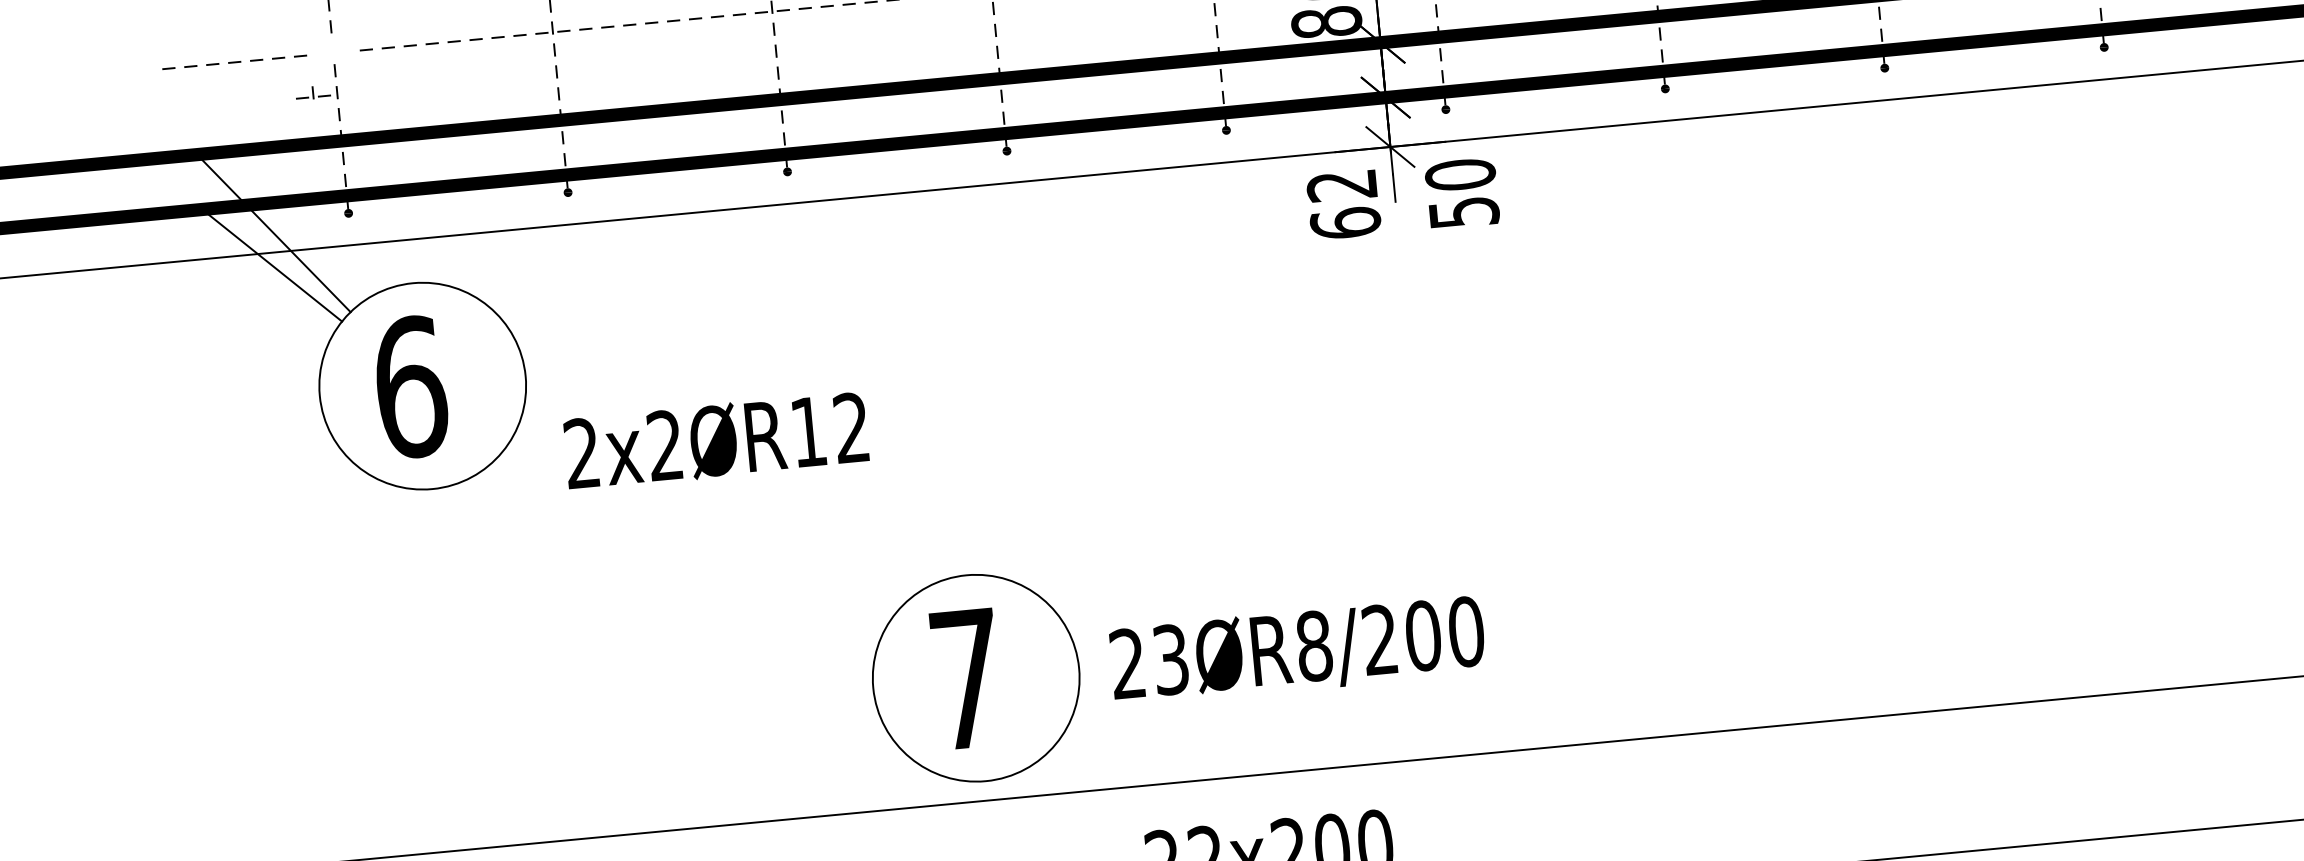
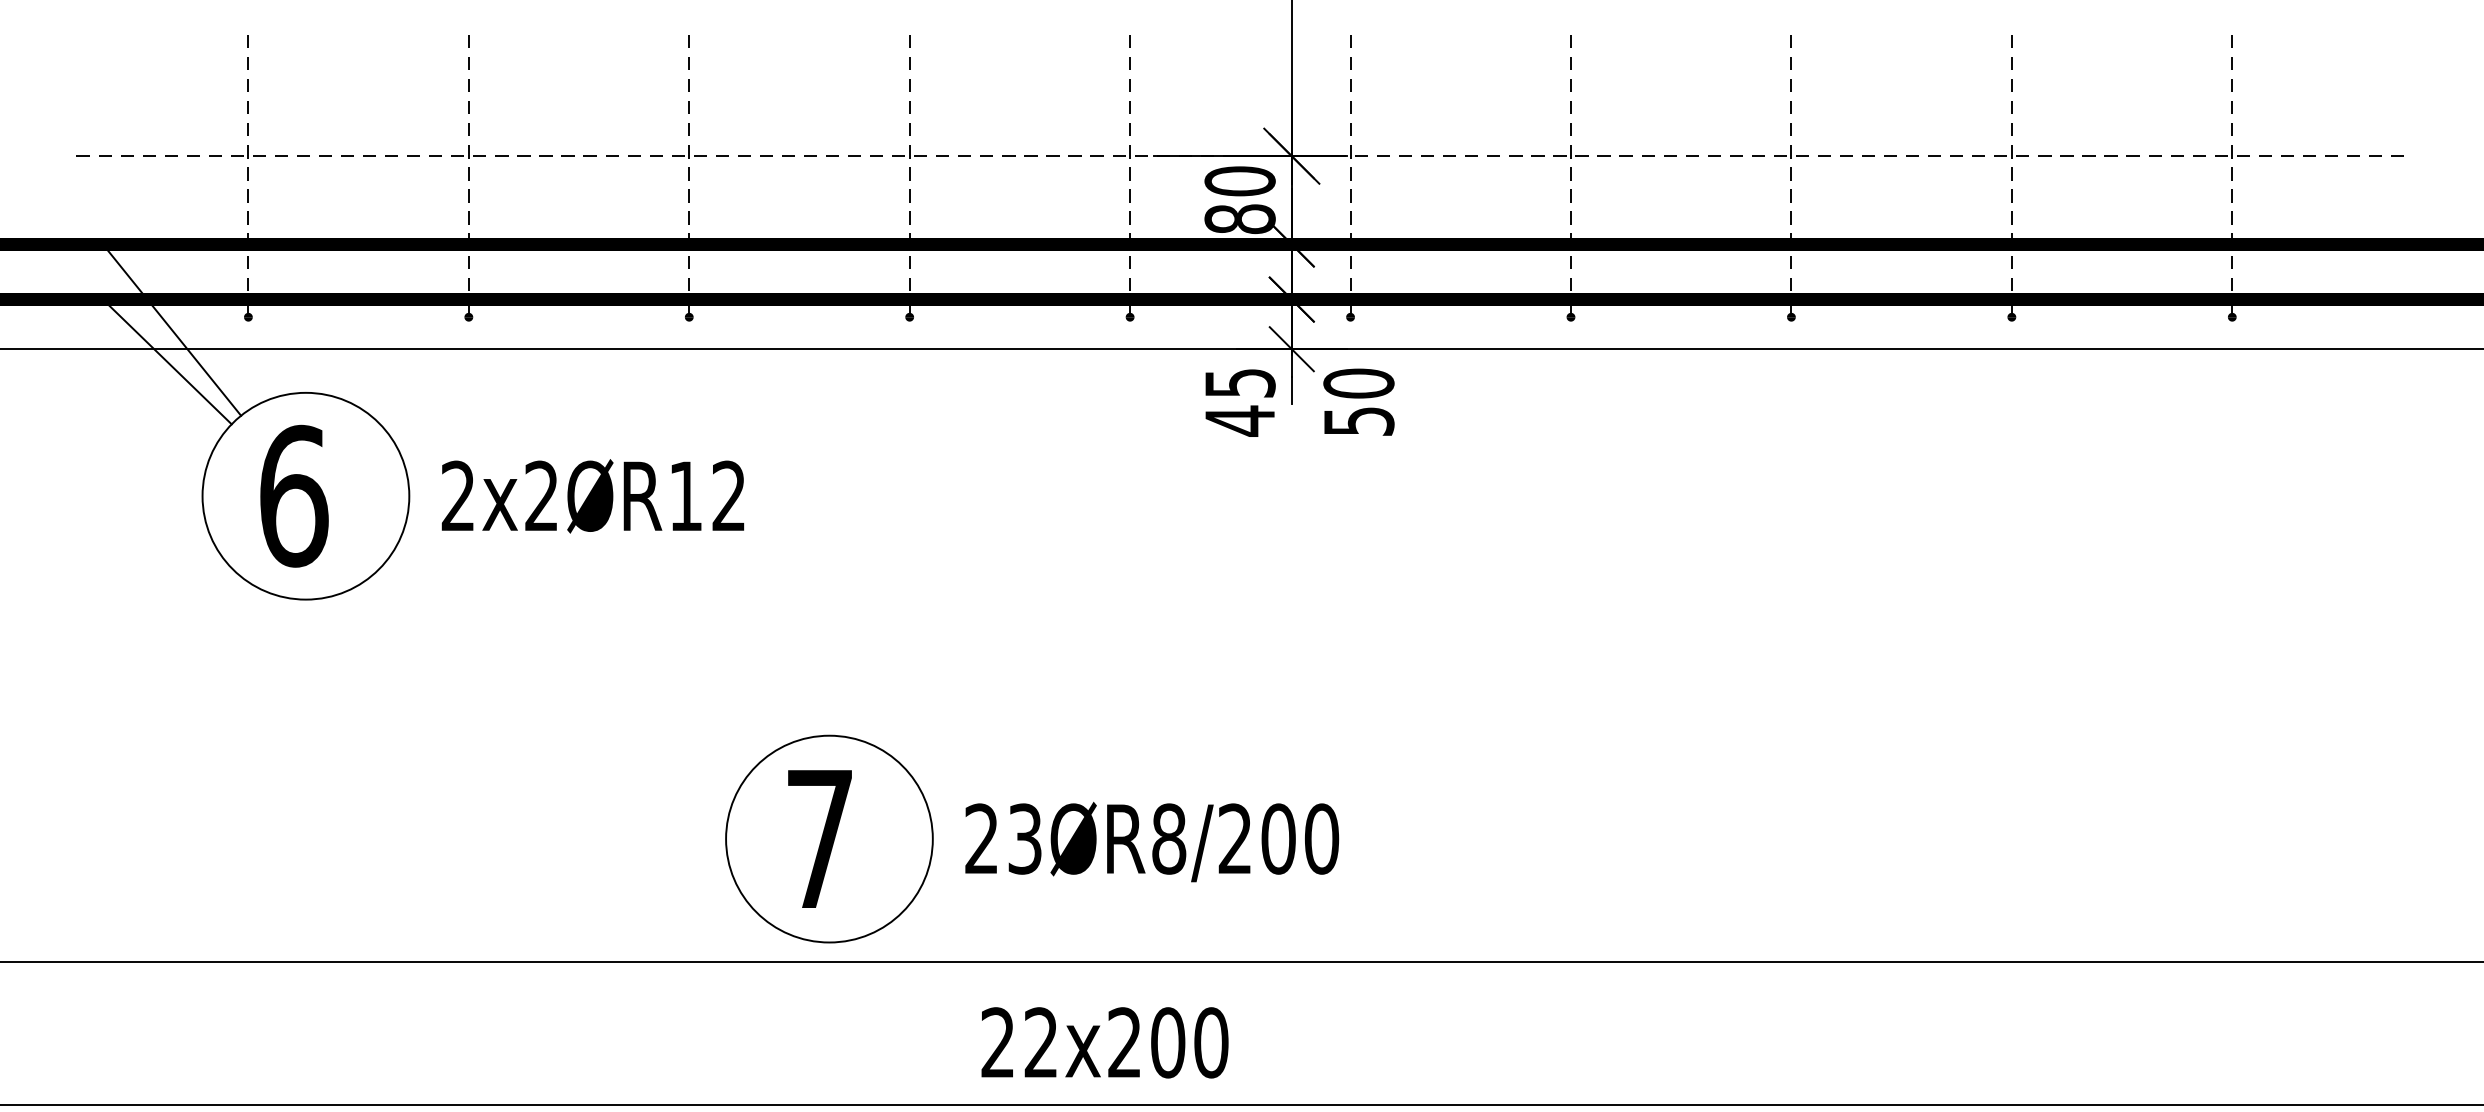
part: (313, 92) -> (248, 151), moved
text: (1343, 204) -> (1239, 402), 62 -> 45
text: (715, 441) -> (592, 496), moved

